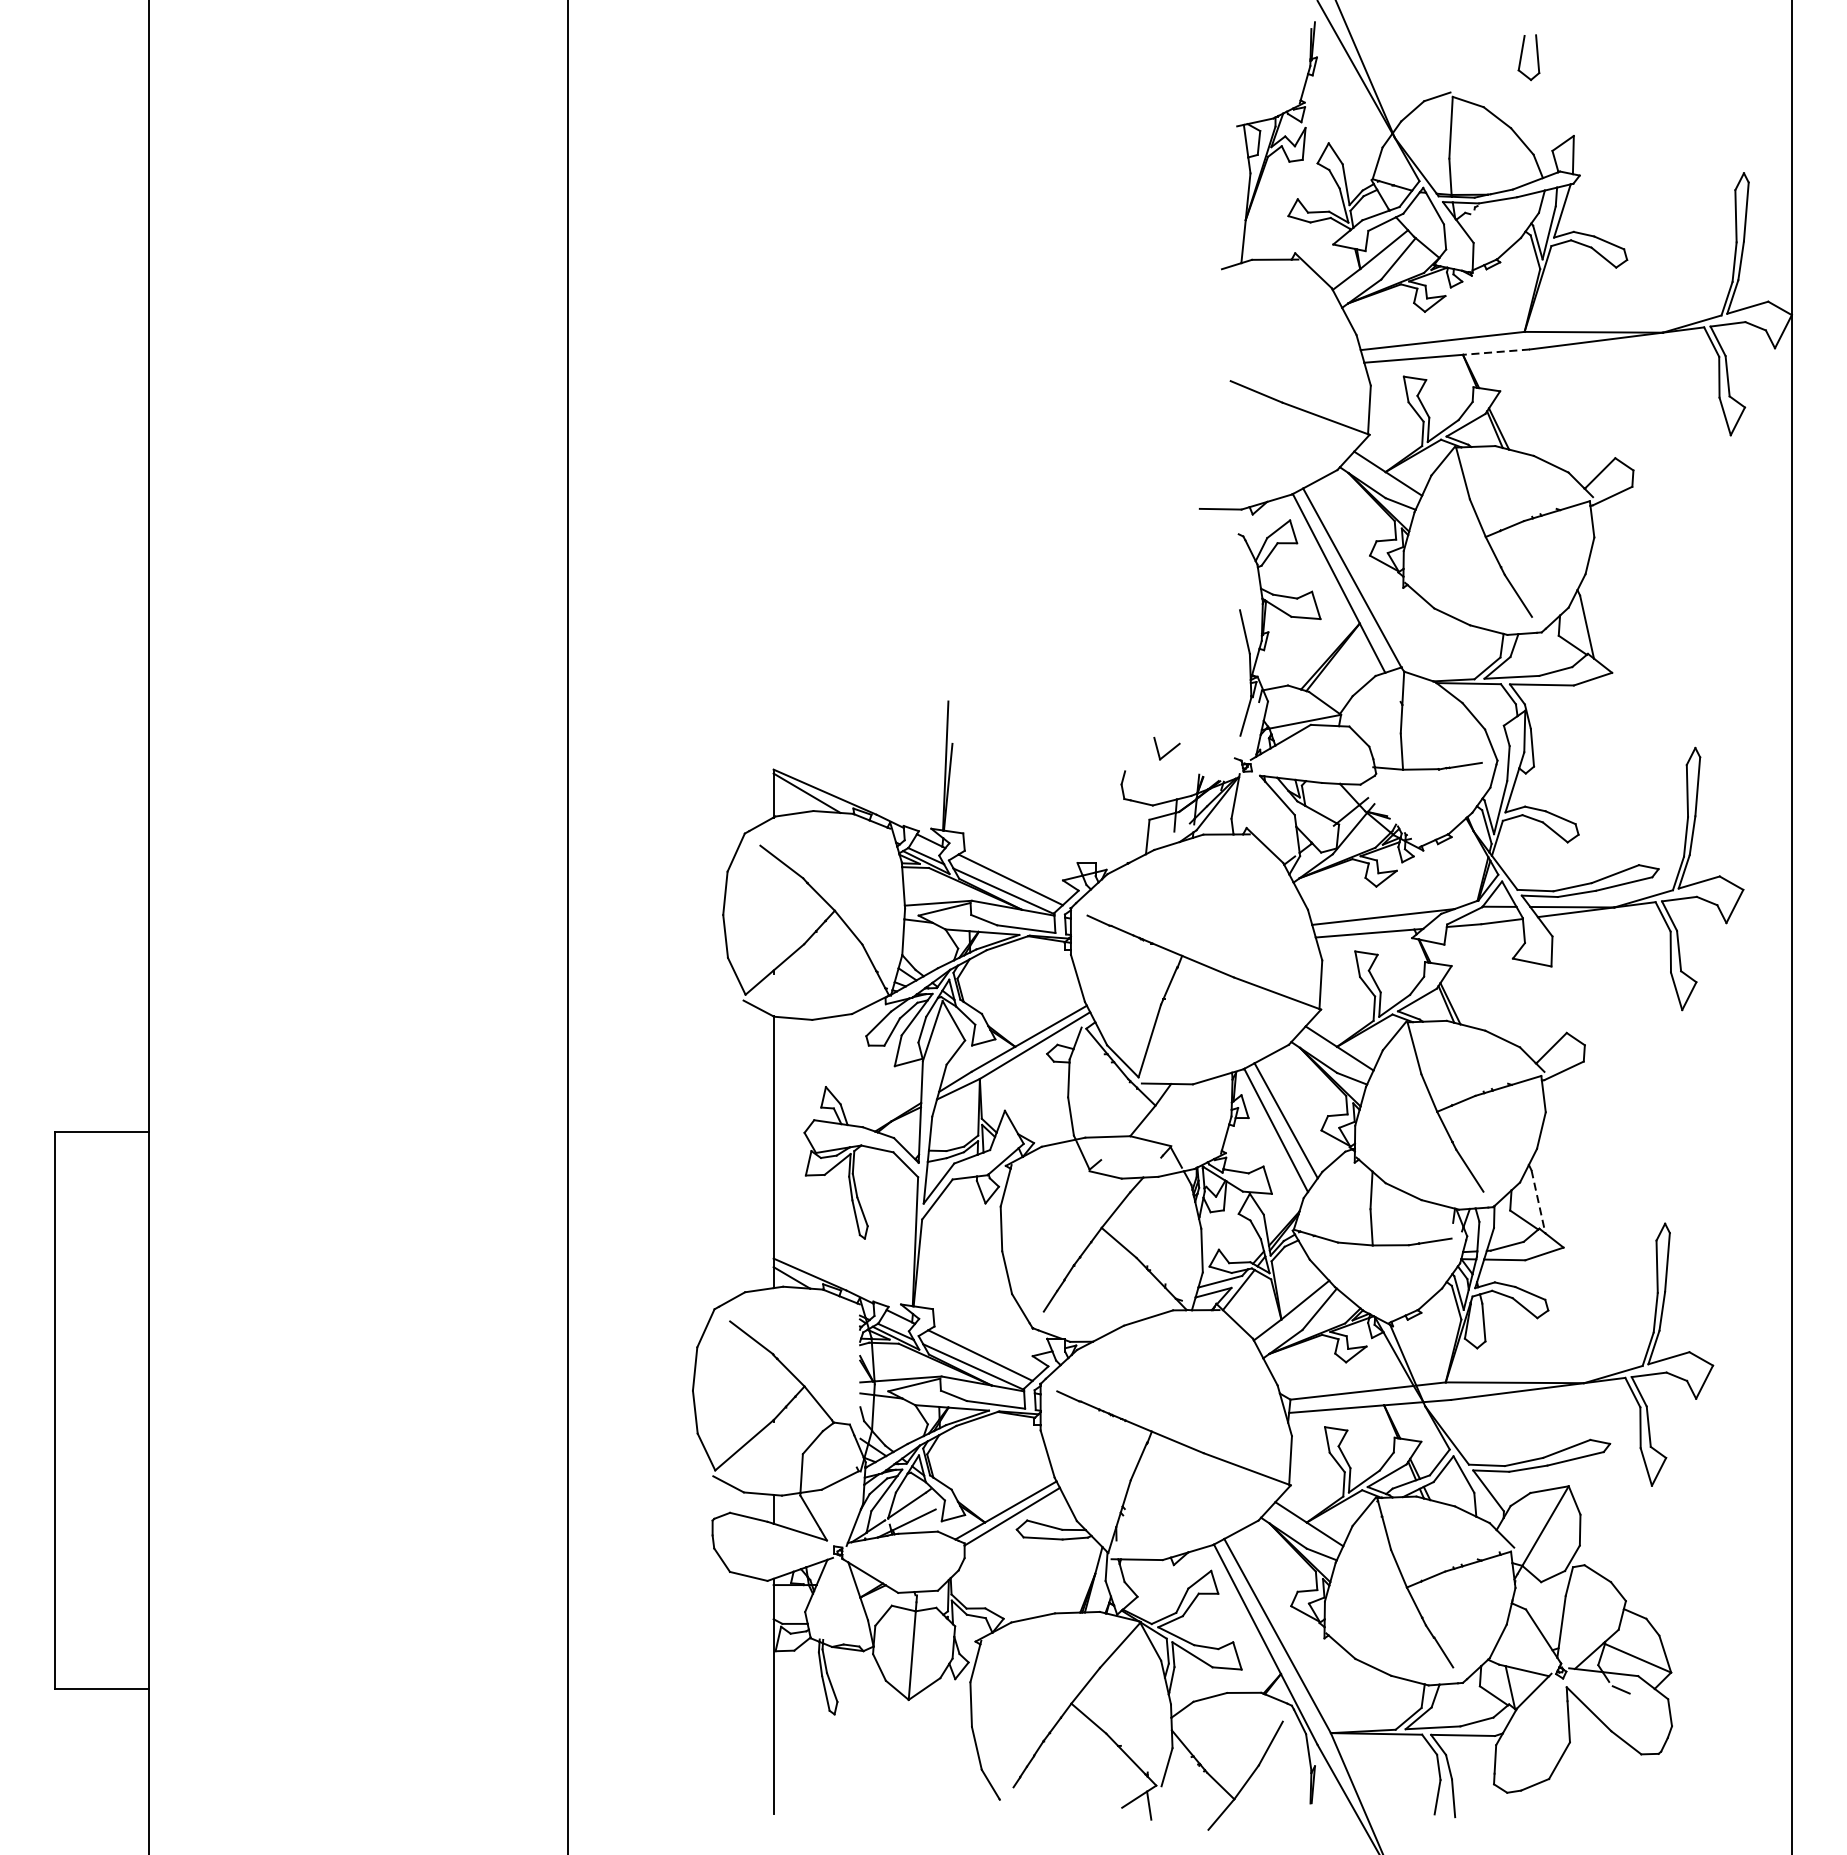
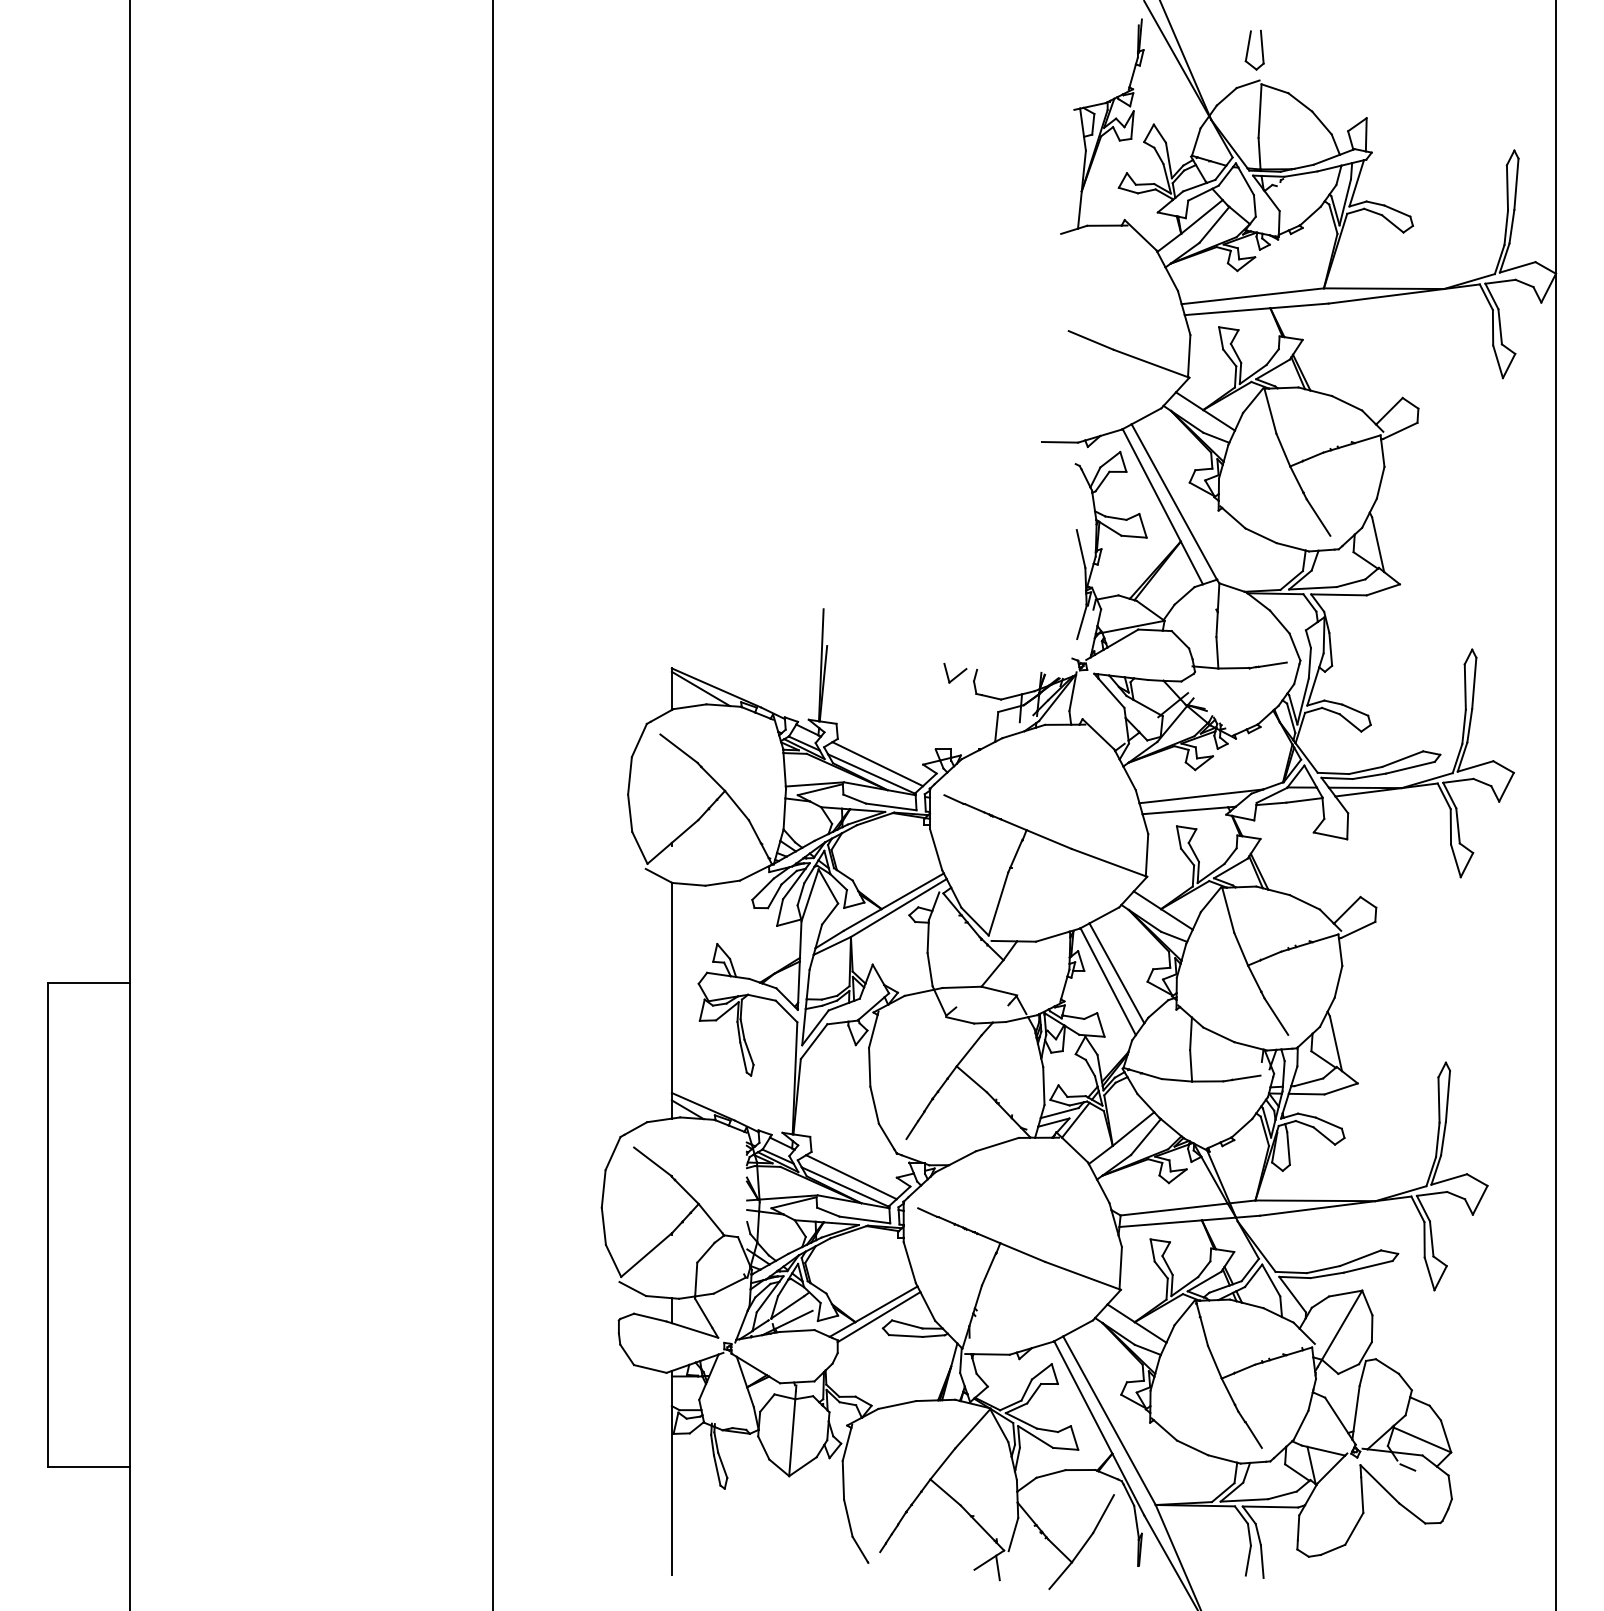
part: (1528, 56) -> (1254, 49), moved
line: (1495, 351) -> (1298, 305), dashed -> solid
part: (1167, 747) -> (955, 672), moved
line: (1539, 1202) -> (1336, 1044), dashed -> solid

